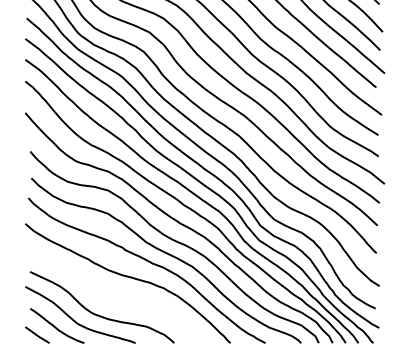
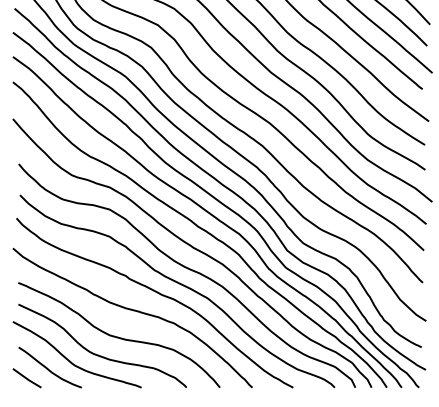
curve: (116, 299) -> (119, 336), added

